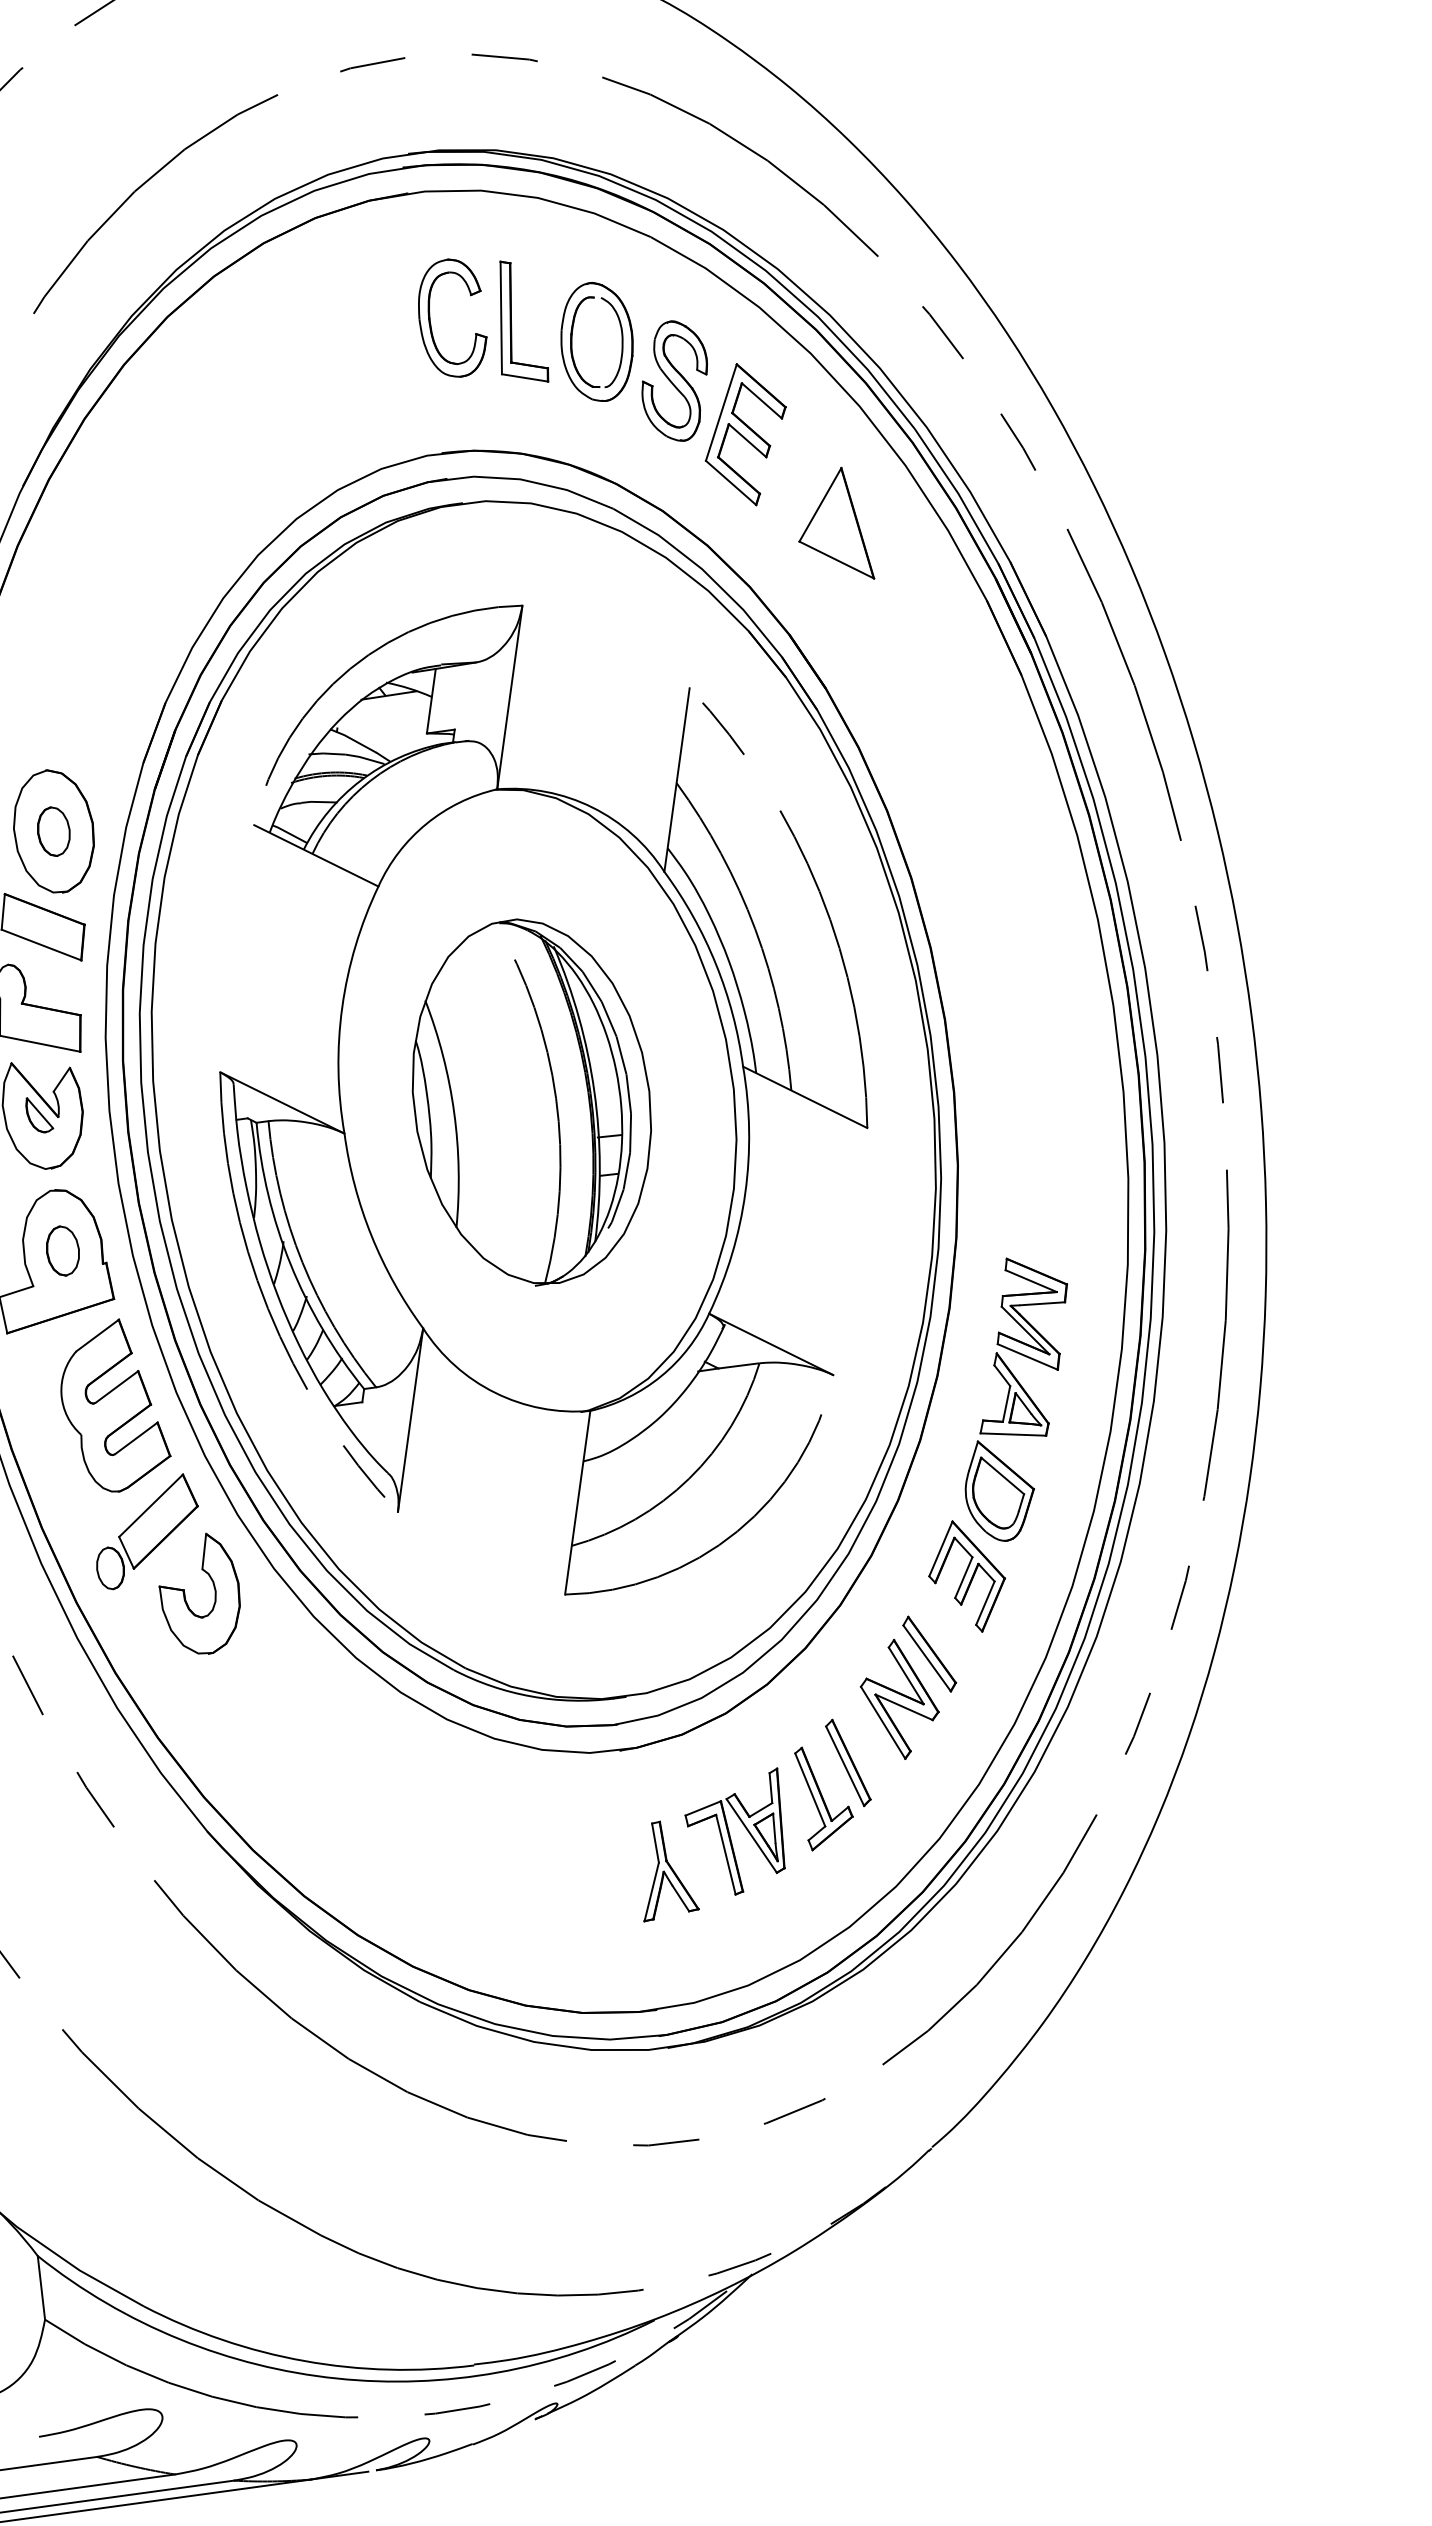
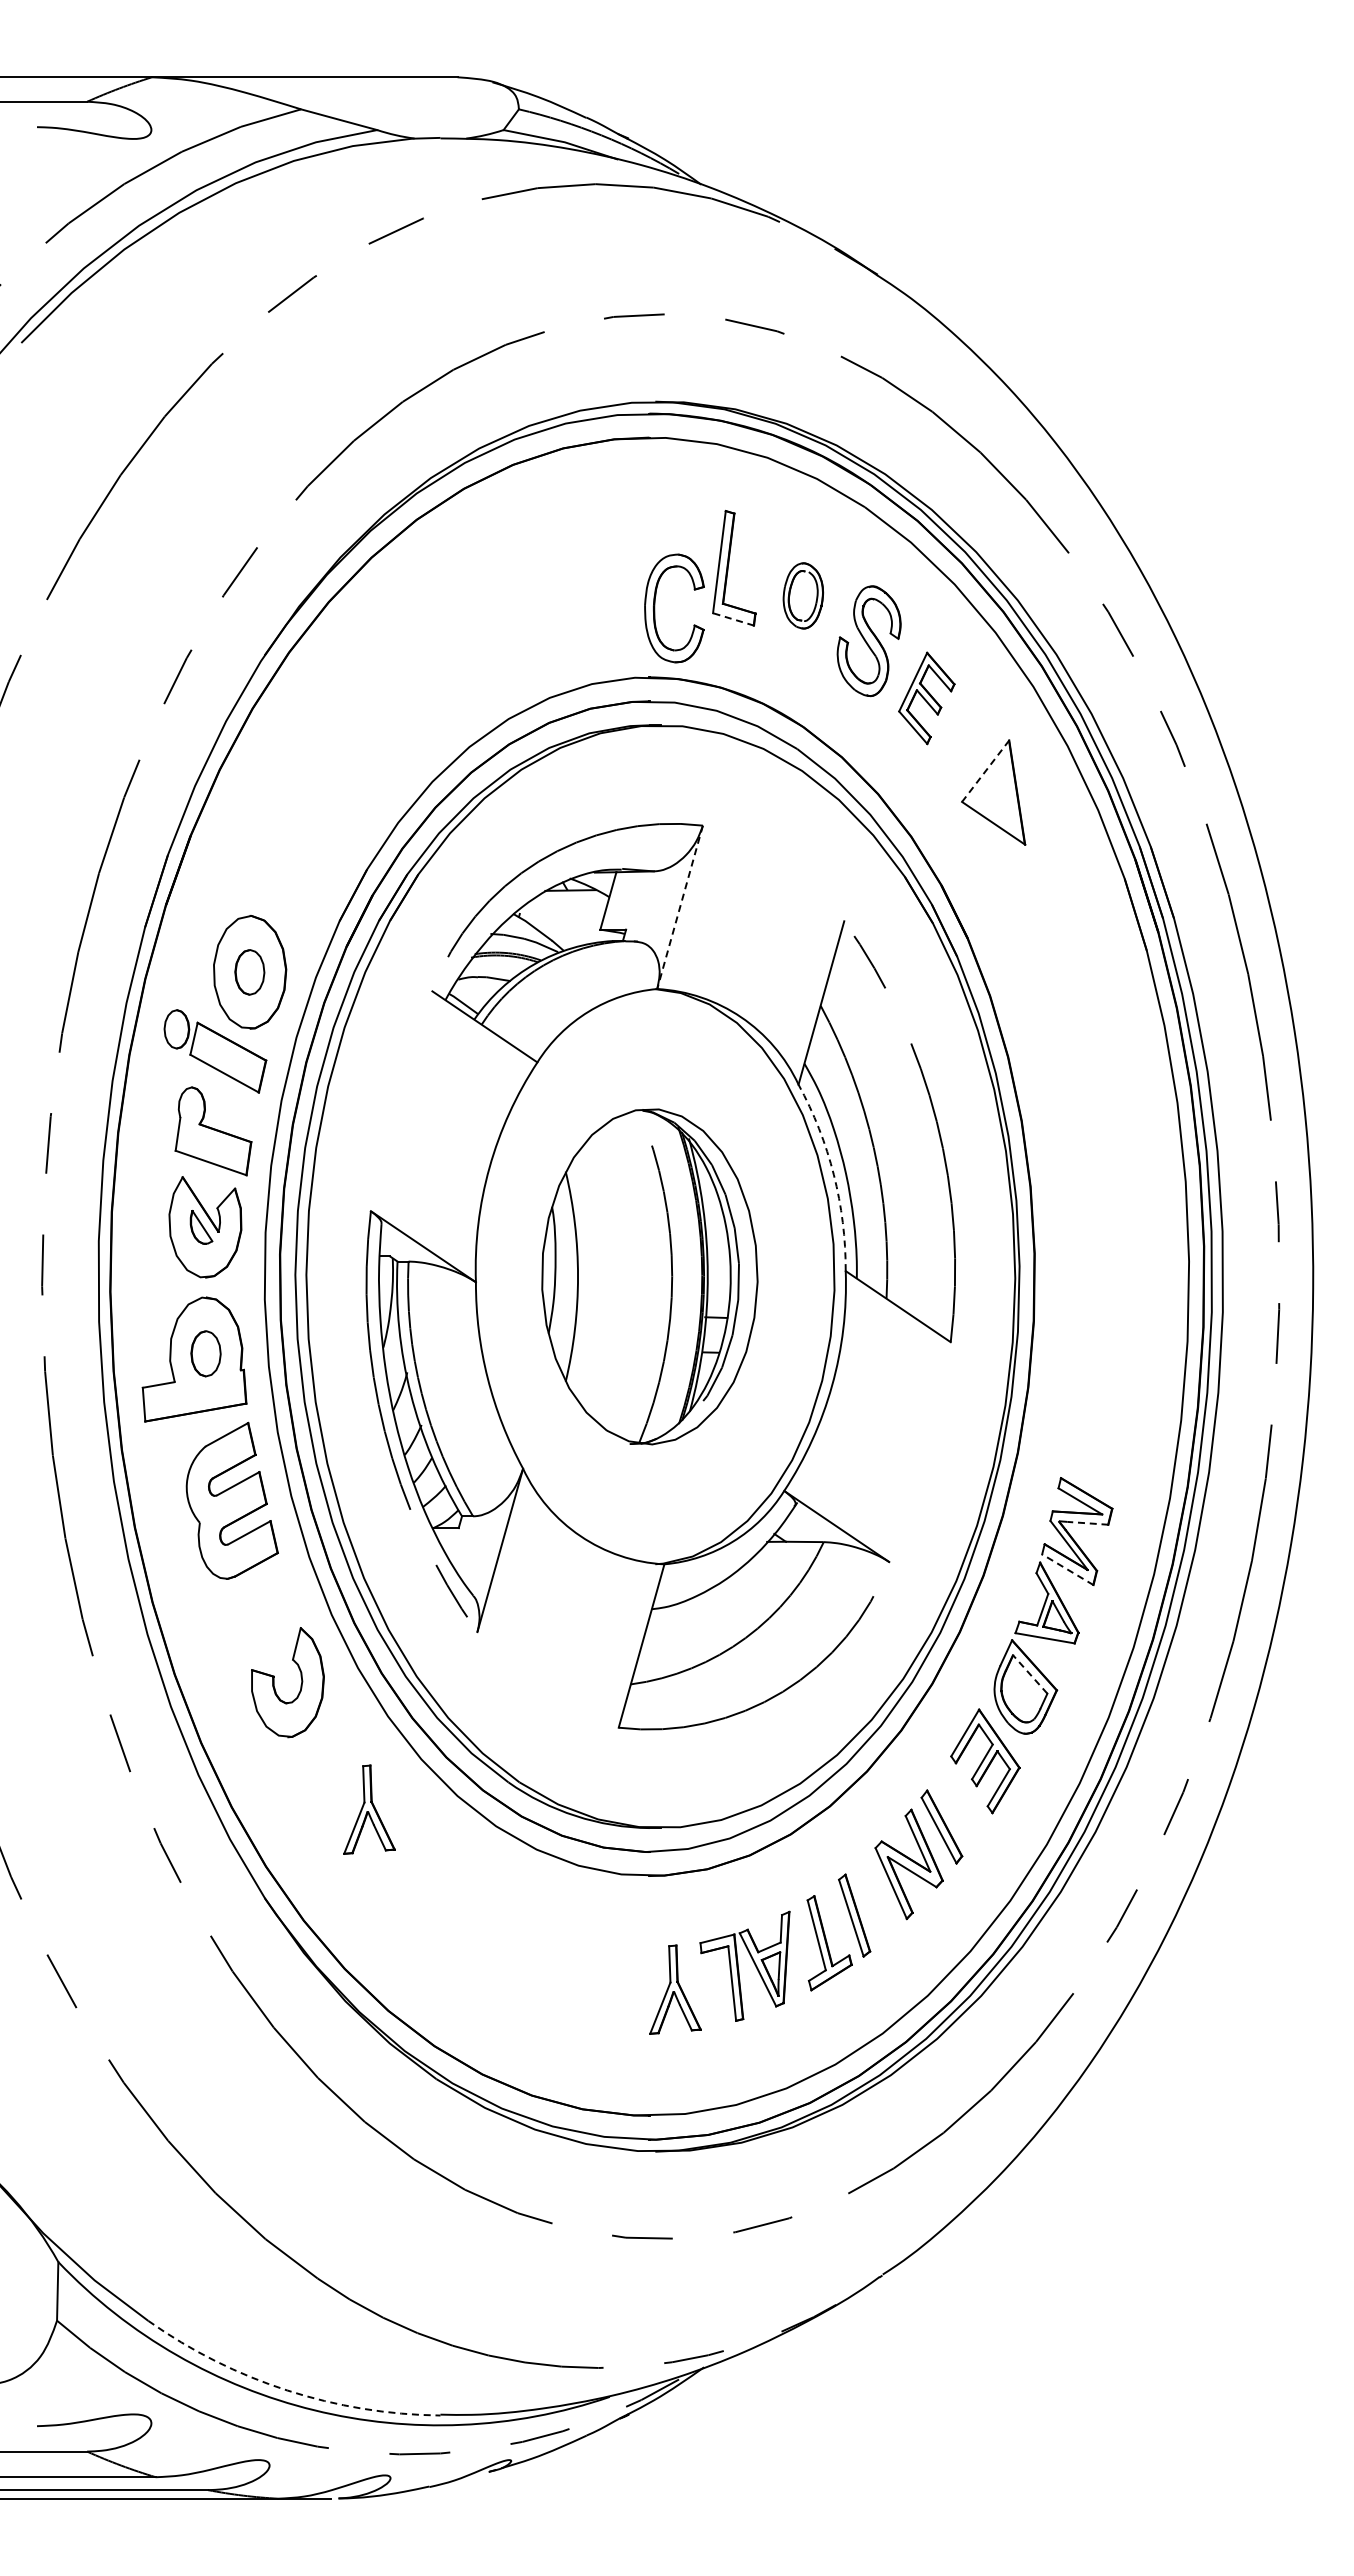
part: (431, 321) -> (655, 608), moved
part: (597, 341) -> (803, 595), size x0.6
line: (525, 378) -> (733, 619), solid -> dashed
part: (745, 434) -> (926, 698), size x0.7
line: (820, 505) -> (985, 771), solid -> dashed
line: (510, 697) -> (680, 907), solid -> dashed
arc: (715, 963) -> (833, 1174), solid -> dashed
line: (1042, 1304) -> (1087, 1523), solid -> dashed
line: (1027, 1356) -> (1067, 1569), solid -> dashed
line: (1002, 1475) -> (1030, 1674), solid -> dashed
part: (146, 1531) -> (246, 1618), removed
part: (307, 1720) -> (369, 1809), added
arc: (304, 2361) -> (287, 2390), solid -> dashed

